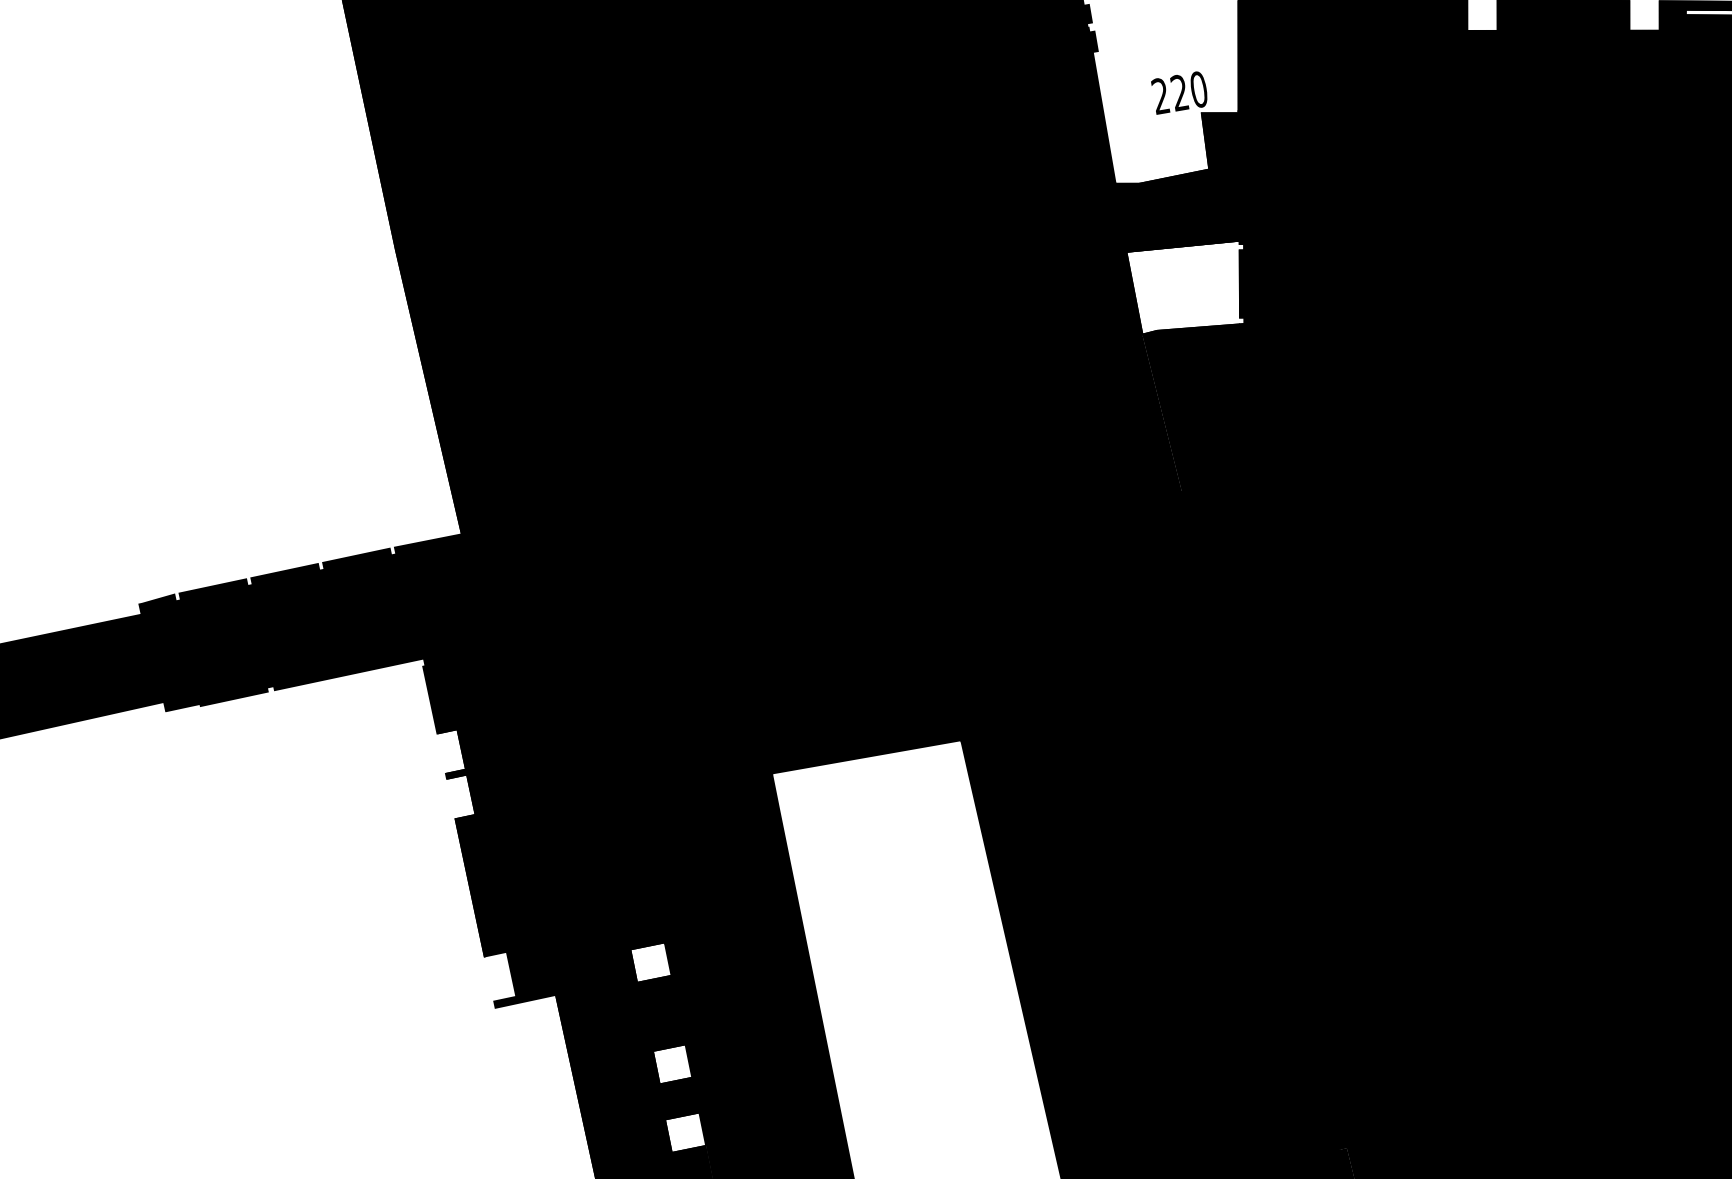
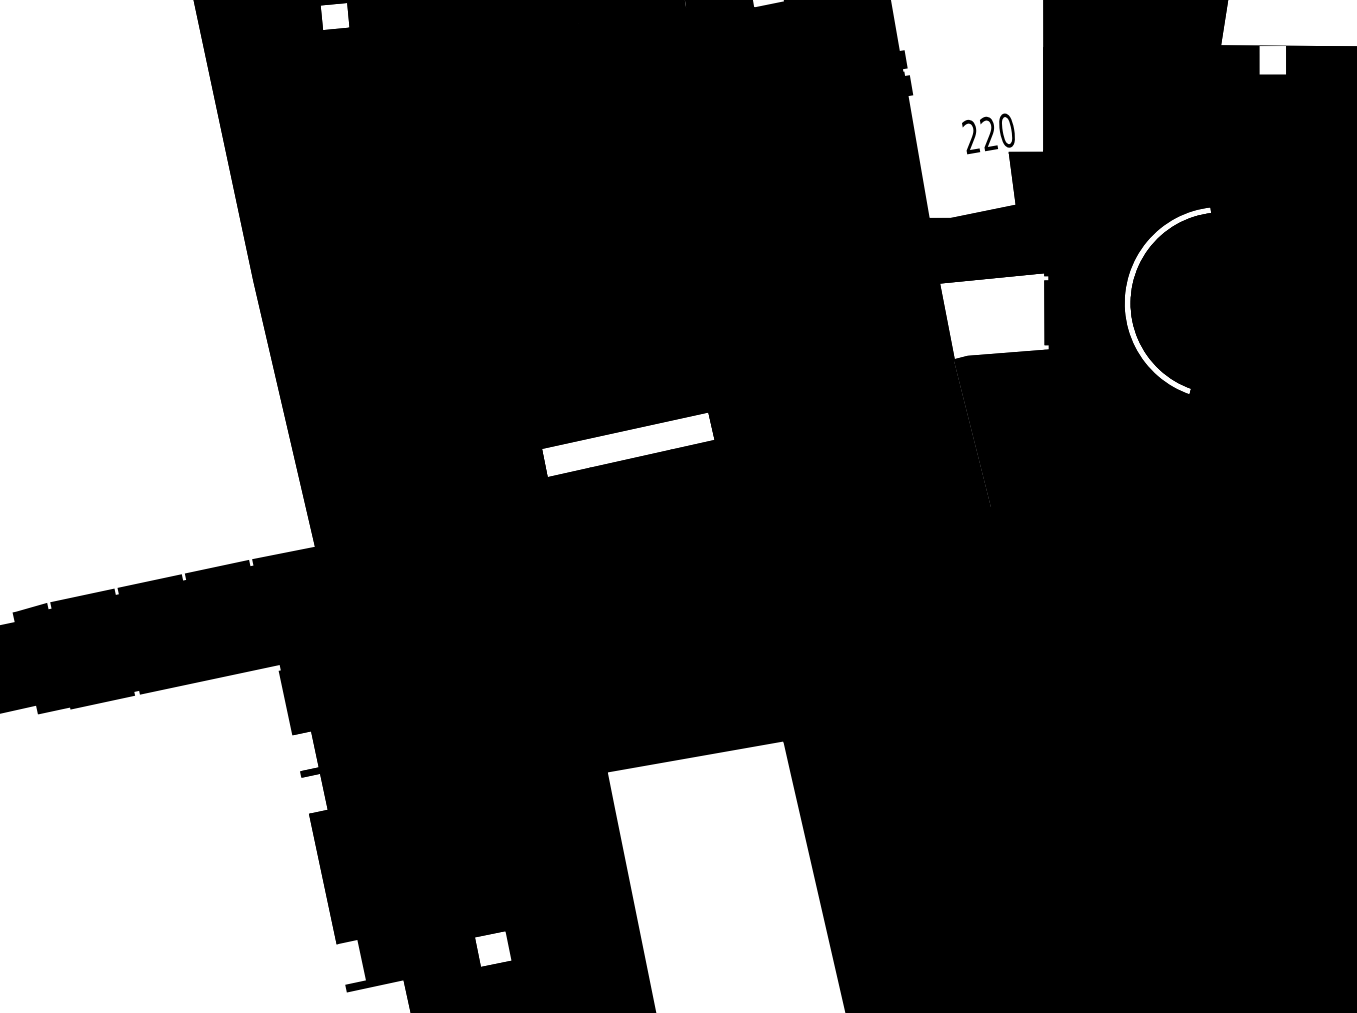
fill: (1370, 271) -> (1167, 301), removed
fill: (794, 424) -> (627, 444), removed

